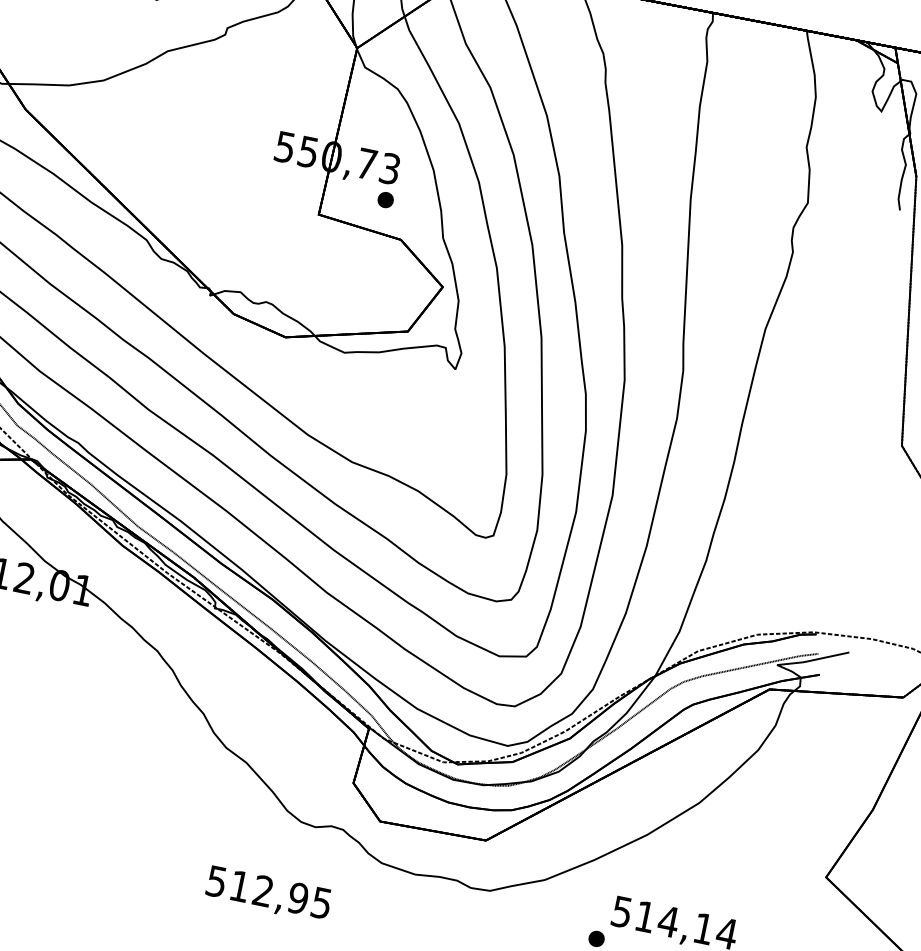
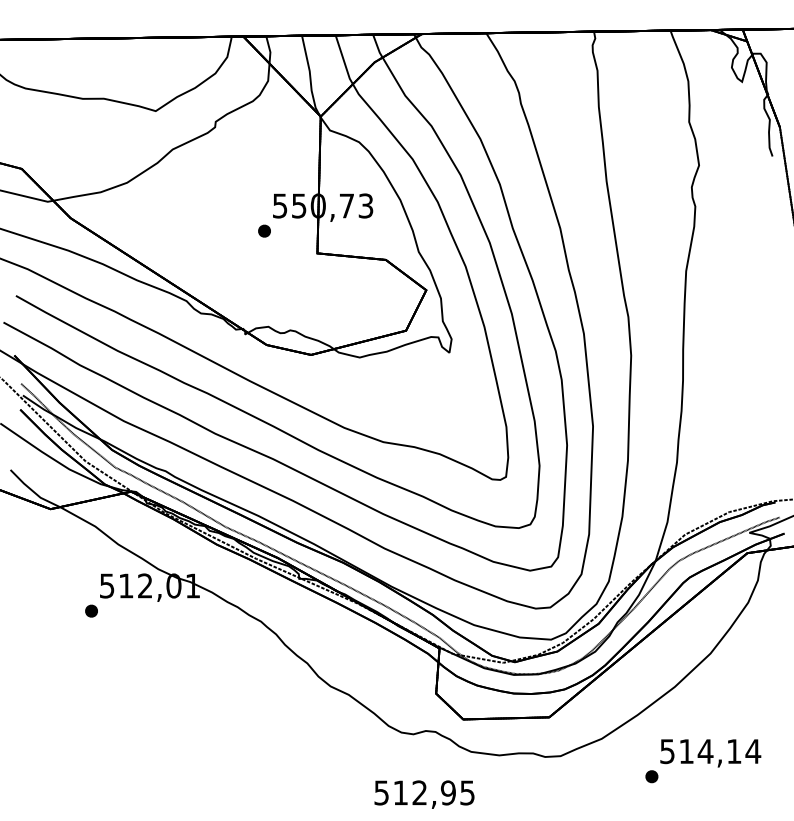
part: (385, 199) -> (264, 230), moved
text: (268, 894) -> (424, 794), moved

